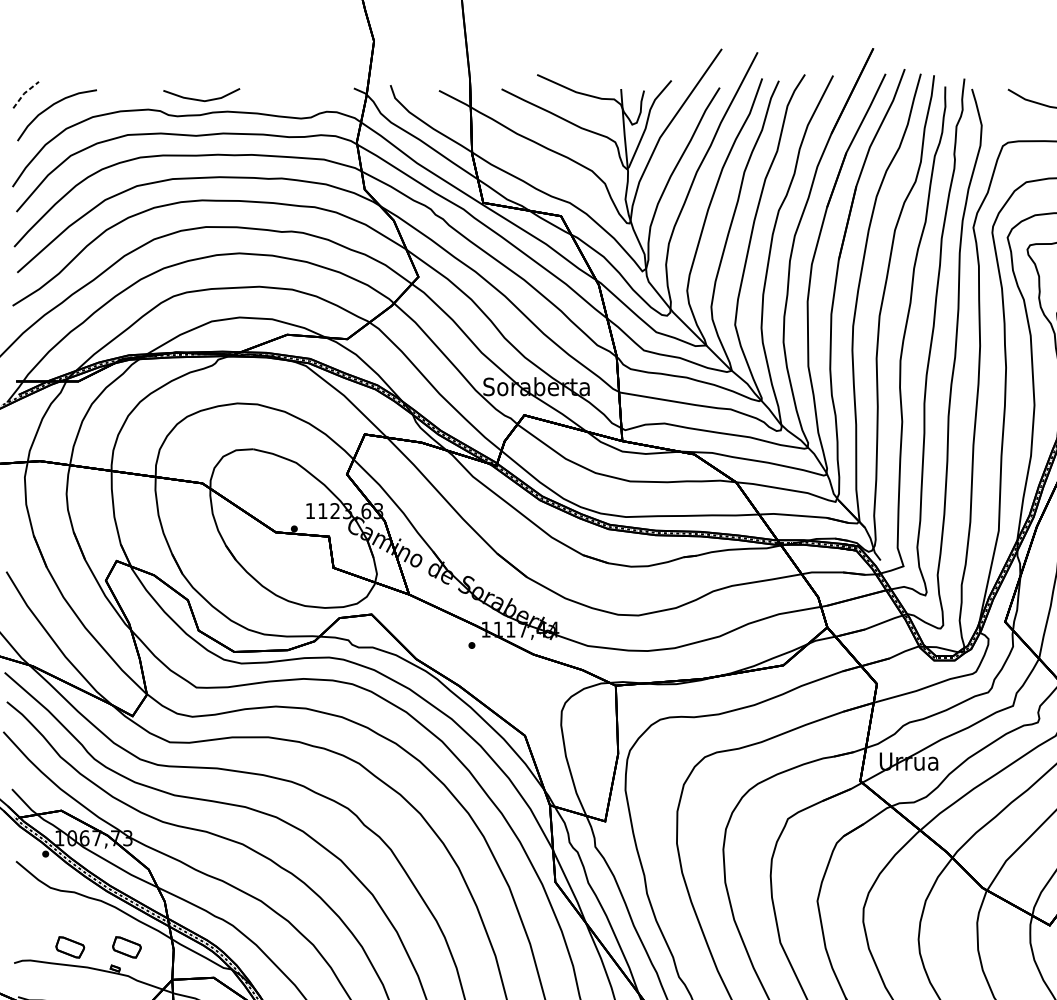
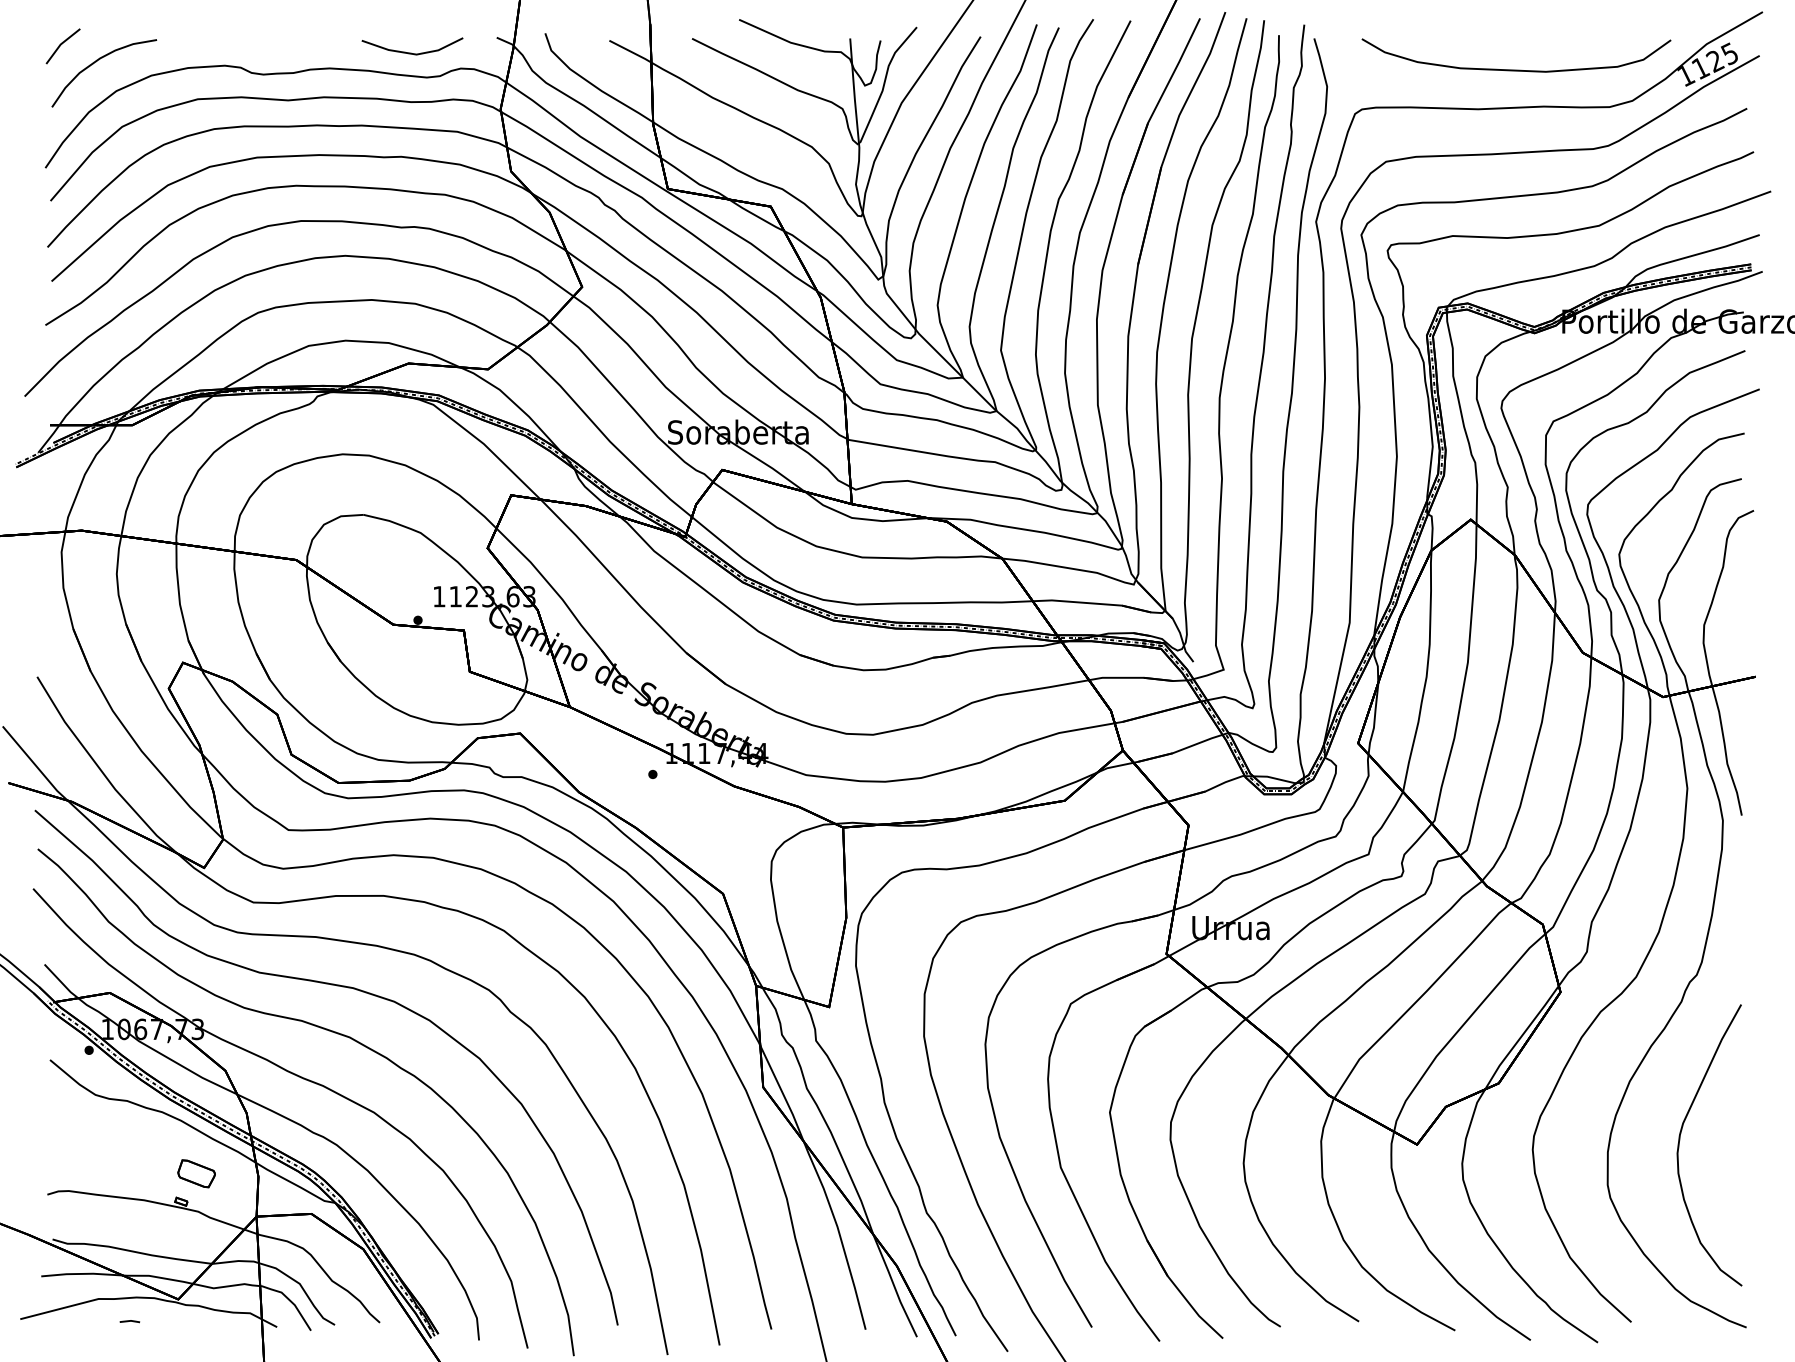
line: (24, 93) -> (60, 44), dashed -> solid
line: (200, 99) -> (411, 52), moved
part: (70, 947) -> (121, 1173), removed

